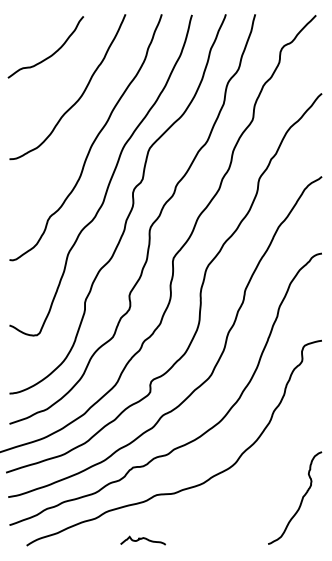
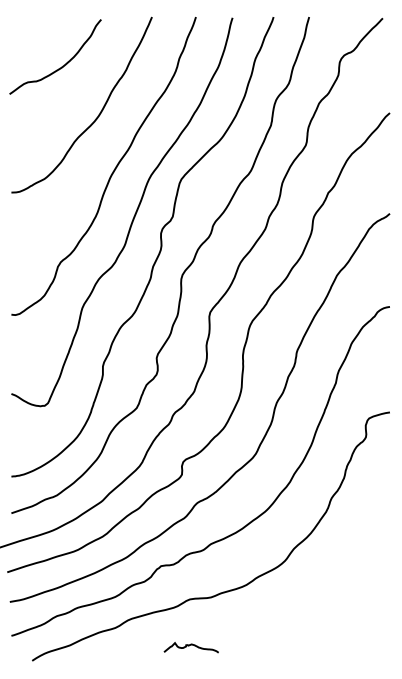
curve: (300, 500) -> (364, 606), removed
curve: (141, 539) -> (189, 646), moved

